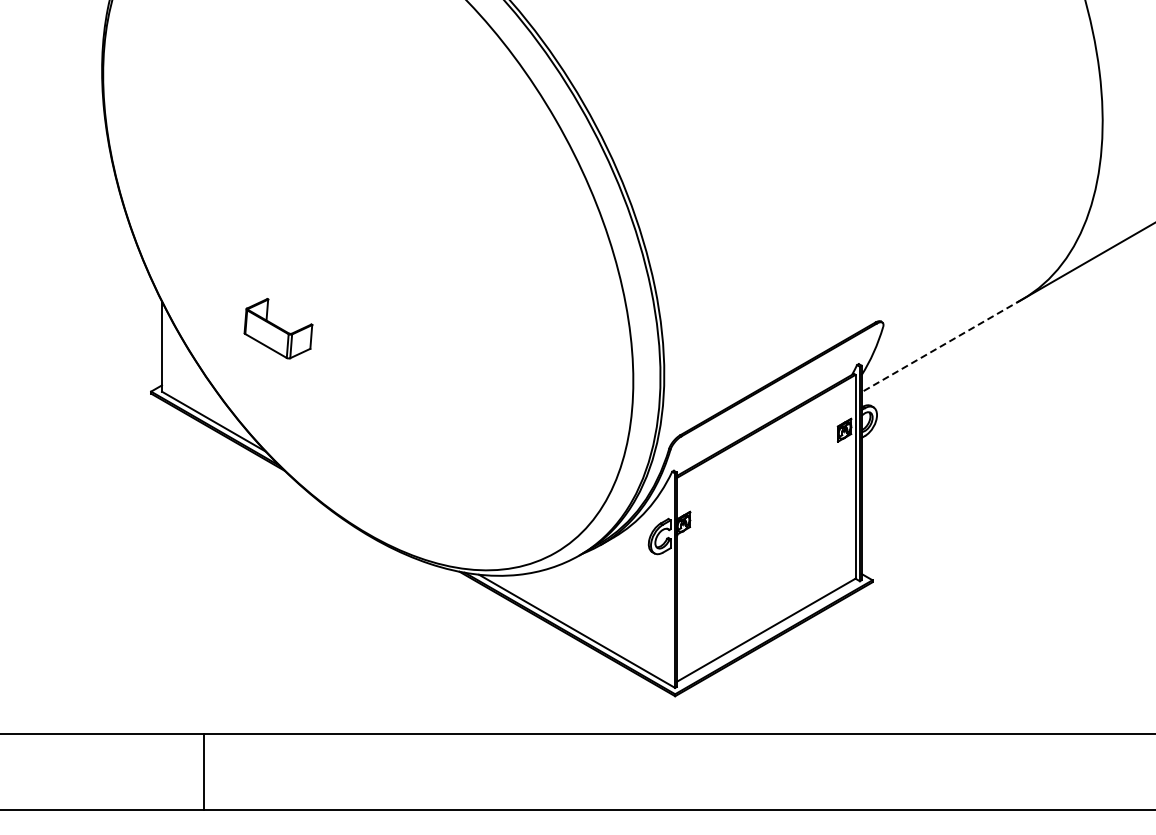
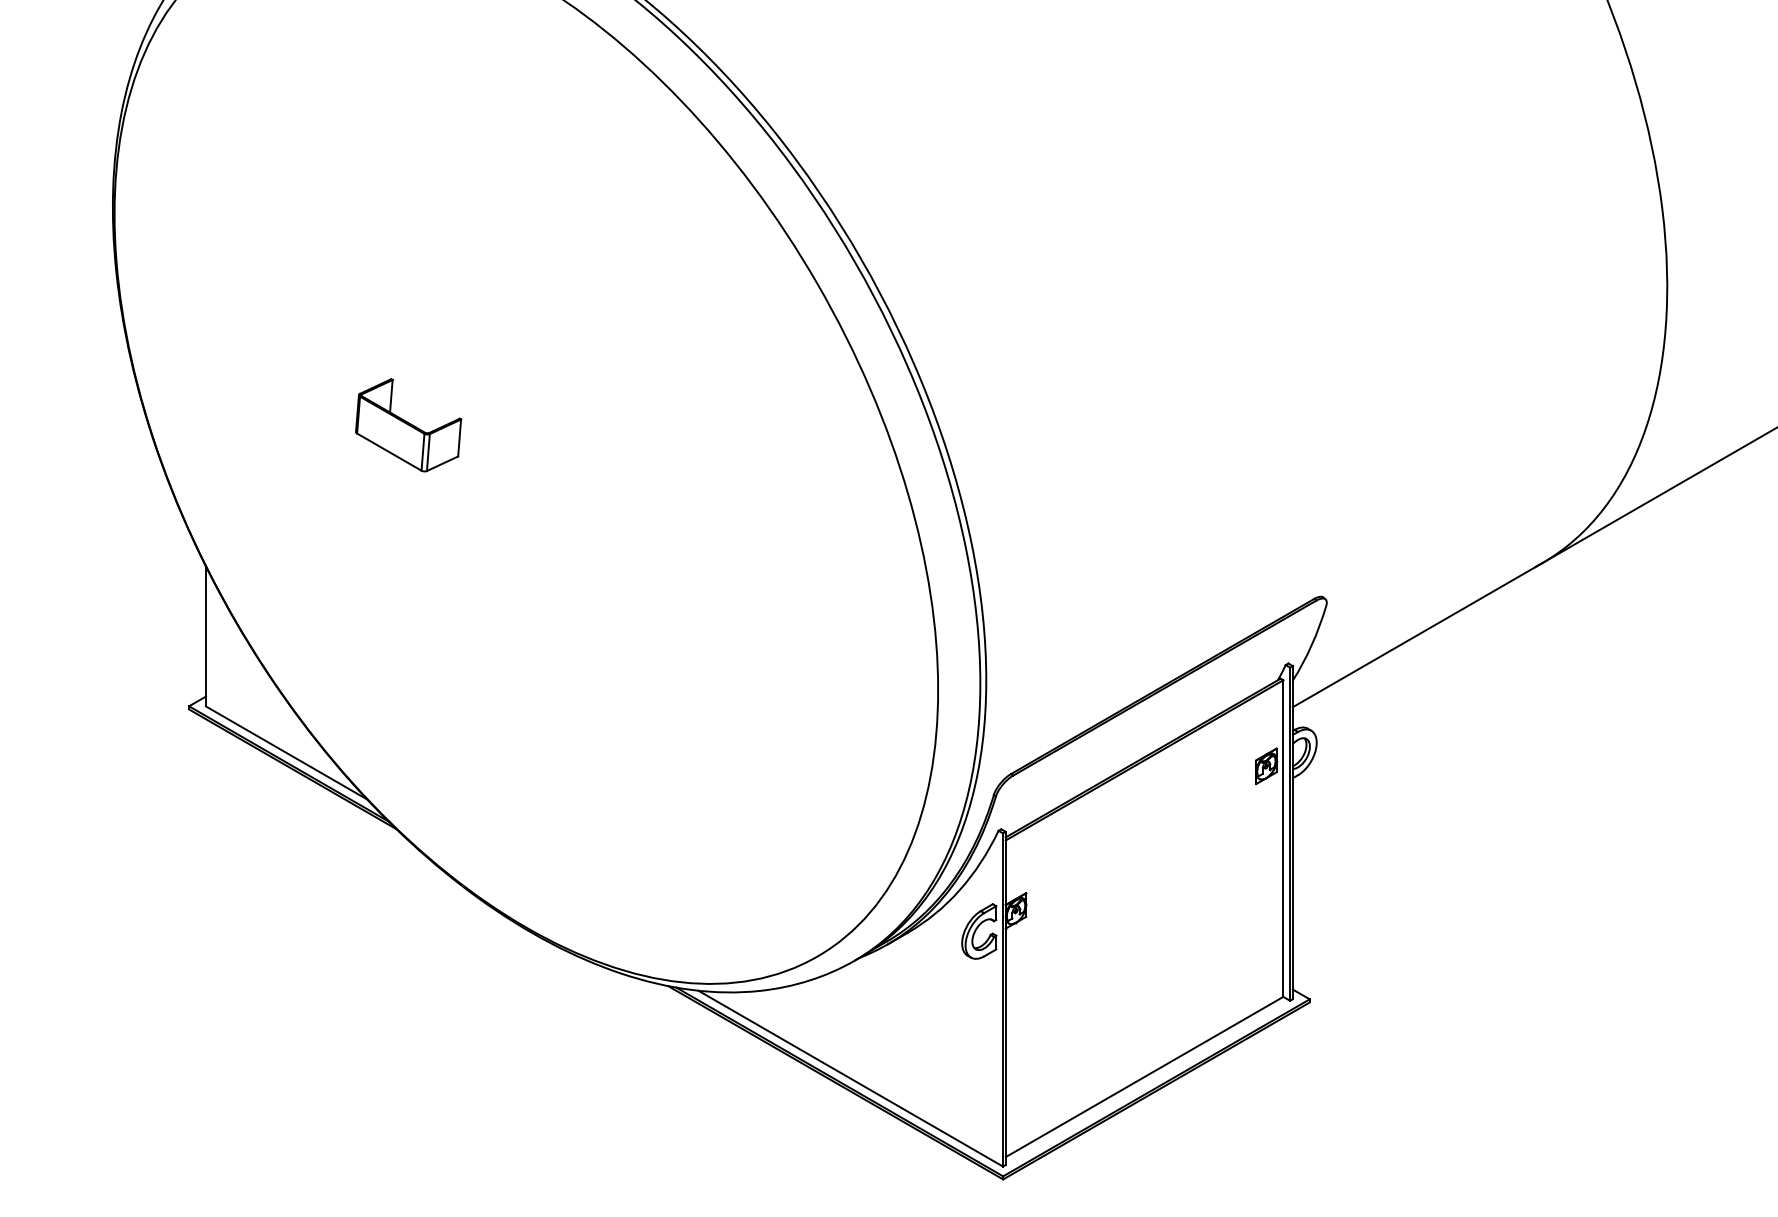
part: (278, 328) -> (408, 424), moved
line: (941, 345) -> (1416, 634), dashed -> solid

